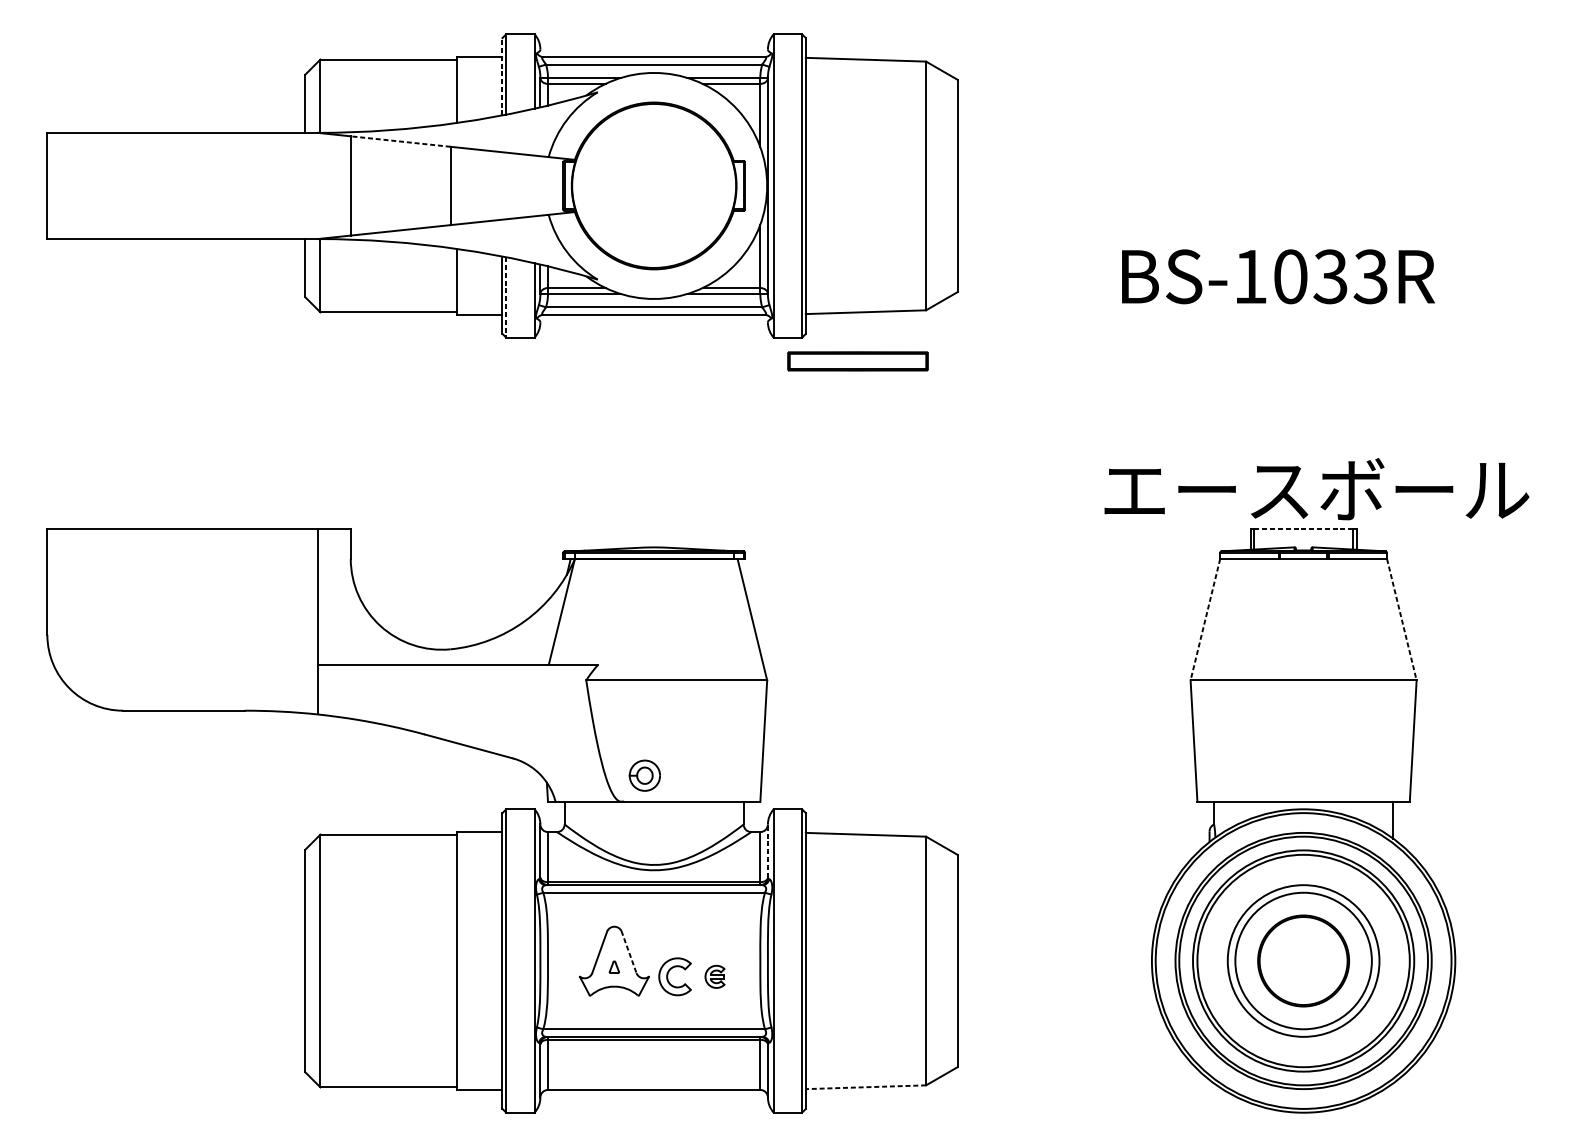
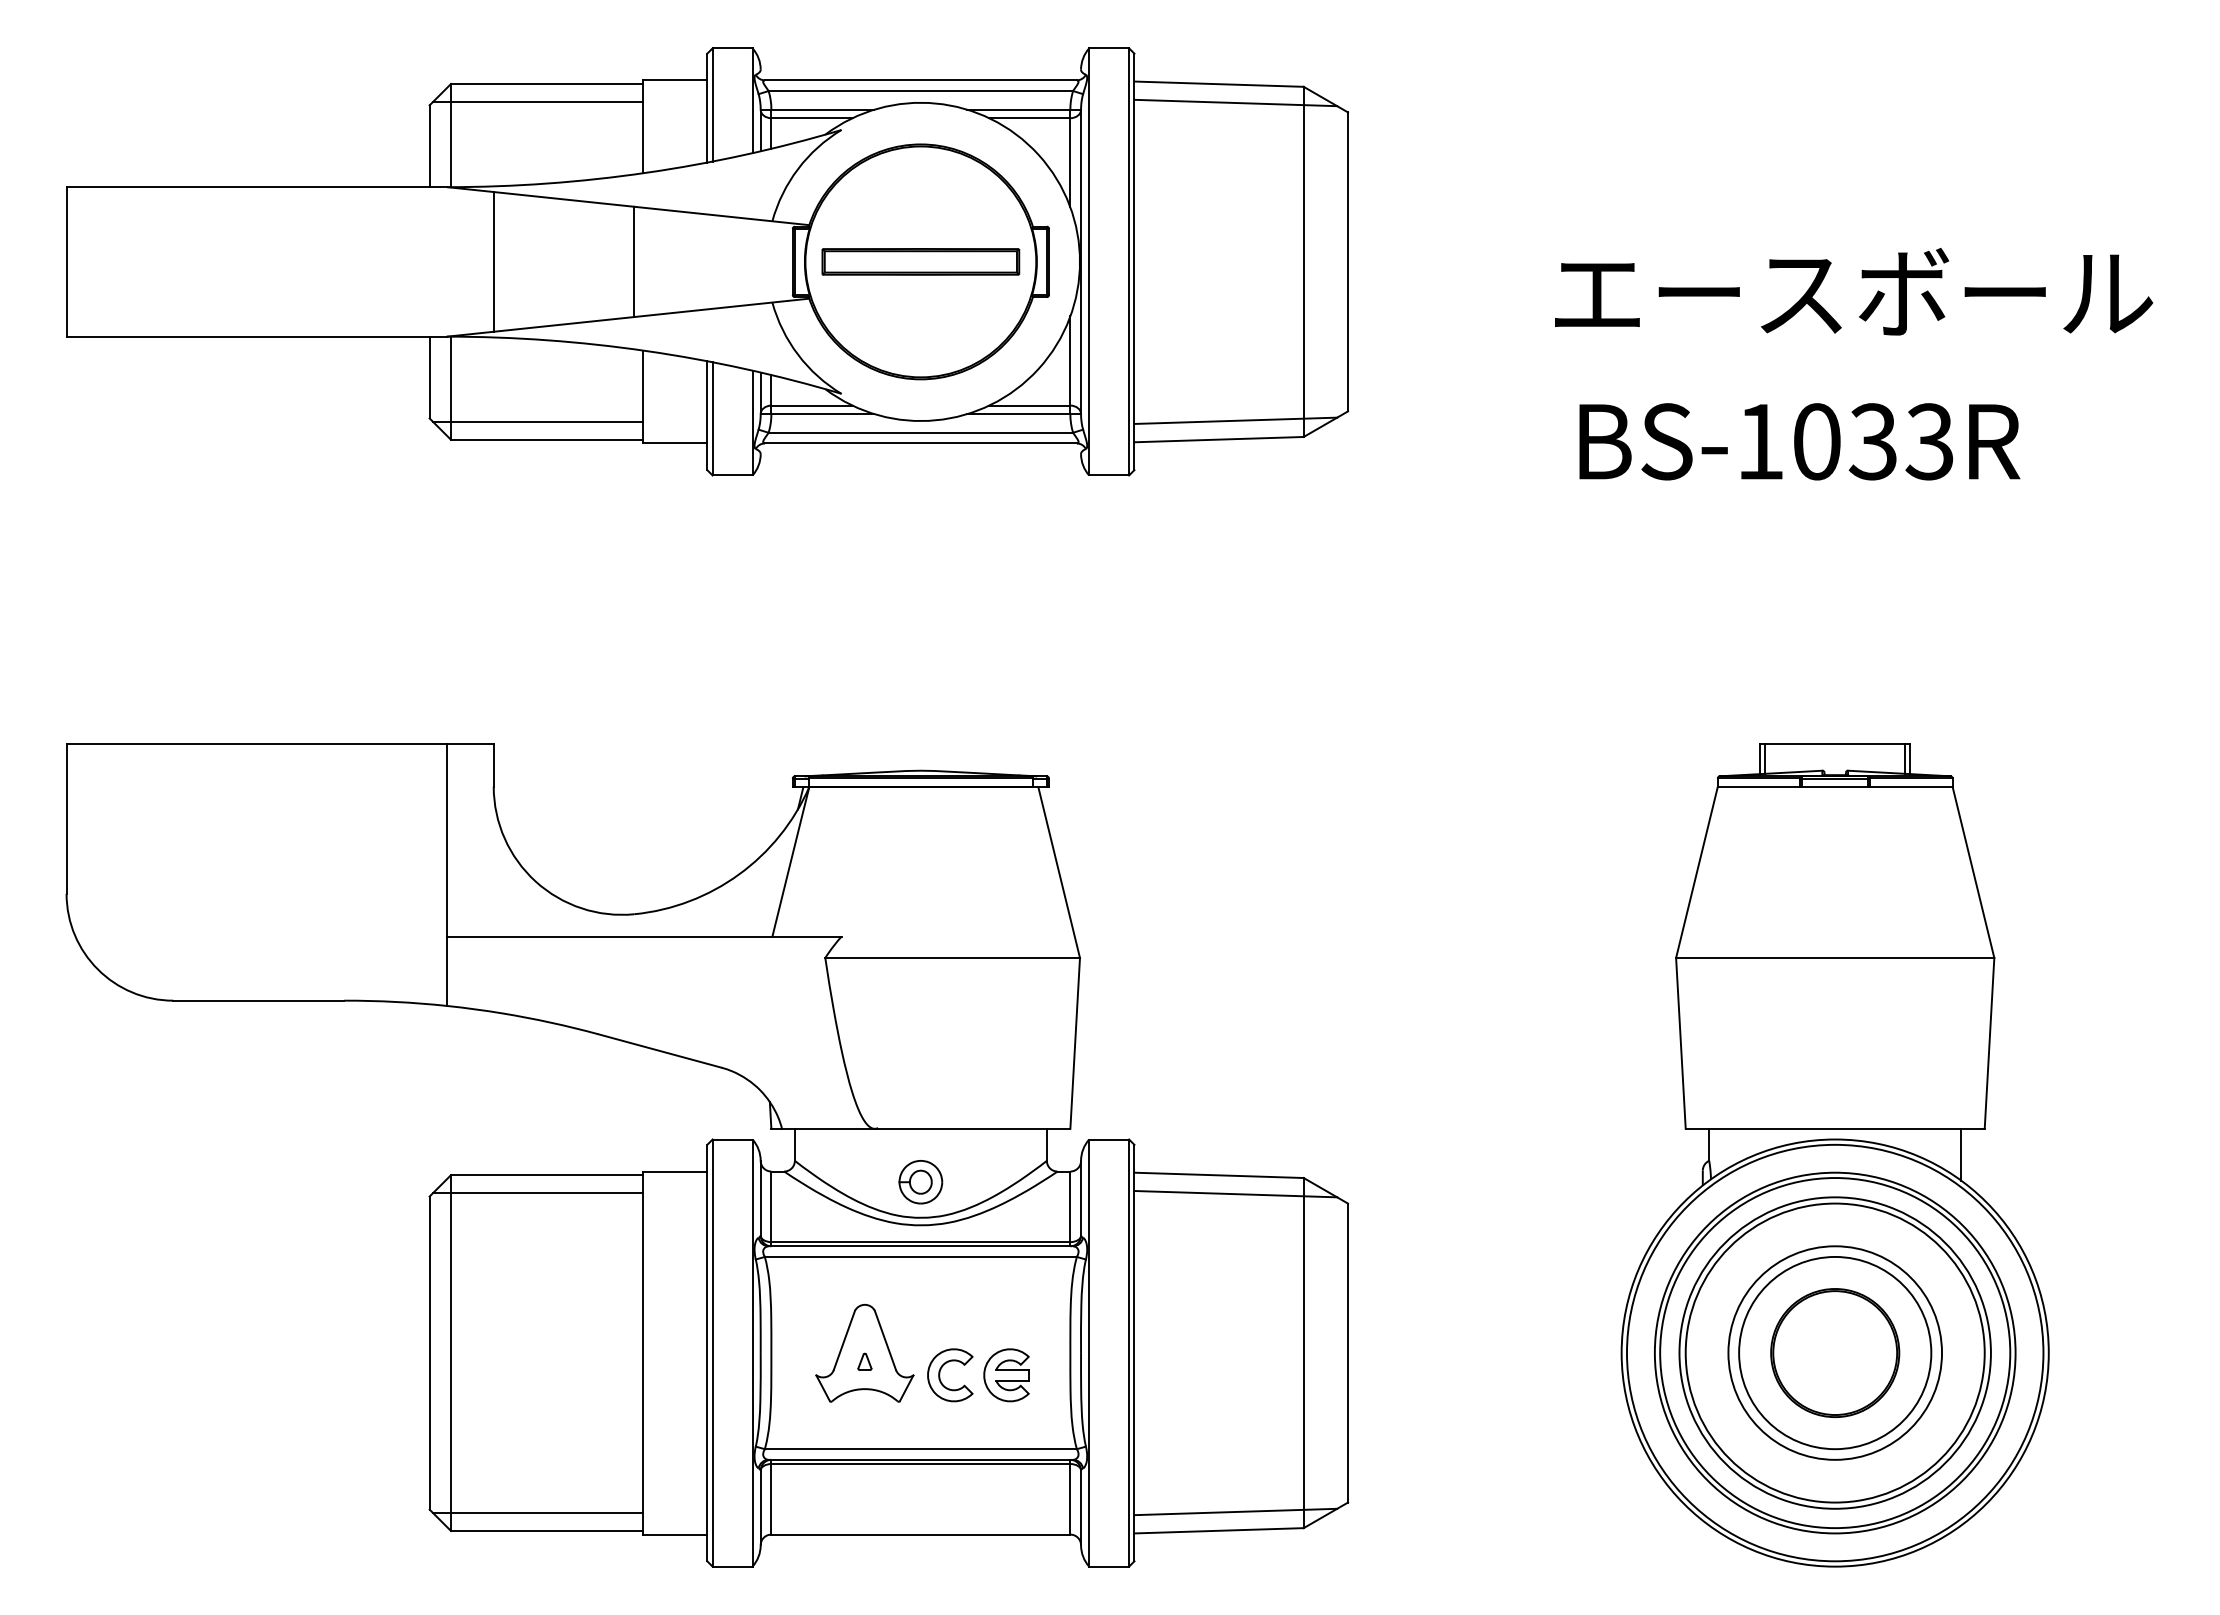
line: (381, 72) -> (537, 102), added
line: (877, 72) -> (1235, 102), added
line: (502, 76) -> (707, 107), dashed -> solid
line: (401, 141) -> (564, 199), dashed -> solid
text: (1278, 276) -> (1799, 441), moved
line: (506, 297) -> (712, 418), dashed -> solid
line: (877, 298) -> (1235, 420), added
line: (381, 299) -> (537, 421), added
part: (857, 361) -> (920, 261), moved
text: (1317, 488) -> (1854, 291), moved
line: (1303, 528) -> (1835, 744), dashed -> solid
line: (1205, 619) -> (1696, 872), dashed -> solid
line: (1401, 619) -> (1973, 872), dashed -> solid
part: (644, 775) -> (920, 1182), moved
line: (381, 847) -> (537, 1193), added
line: (877, 847) -> (1235, 1193), added
line: (768, 850) -> (1081, 1197), dashed -> solid
line: (629, 952) -> (885, 1340), dashed -> solid
part: (714, 976) -> (1006, 1375), size x1.67
line: (877, 1073) -> (1235, 1511), added
line: (381, 1074) -> (537, 1512), added
line: (866, 1087) -> (1219, 1530), dashed -> solid

